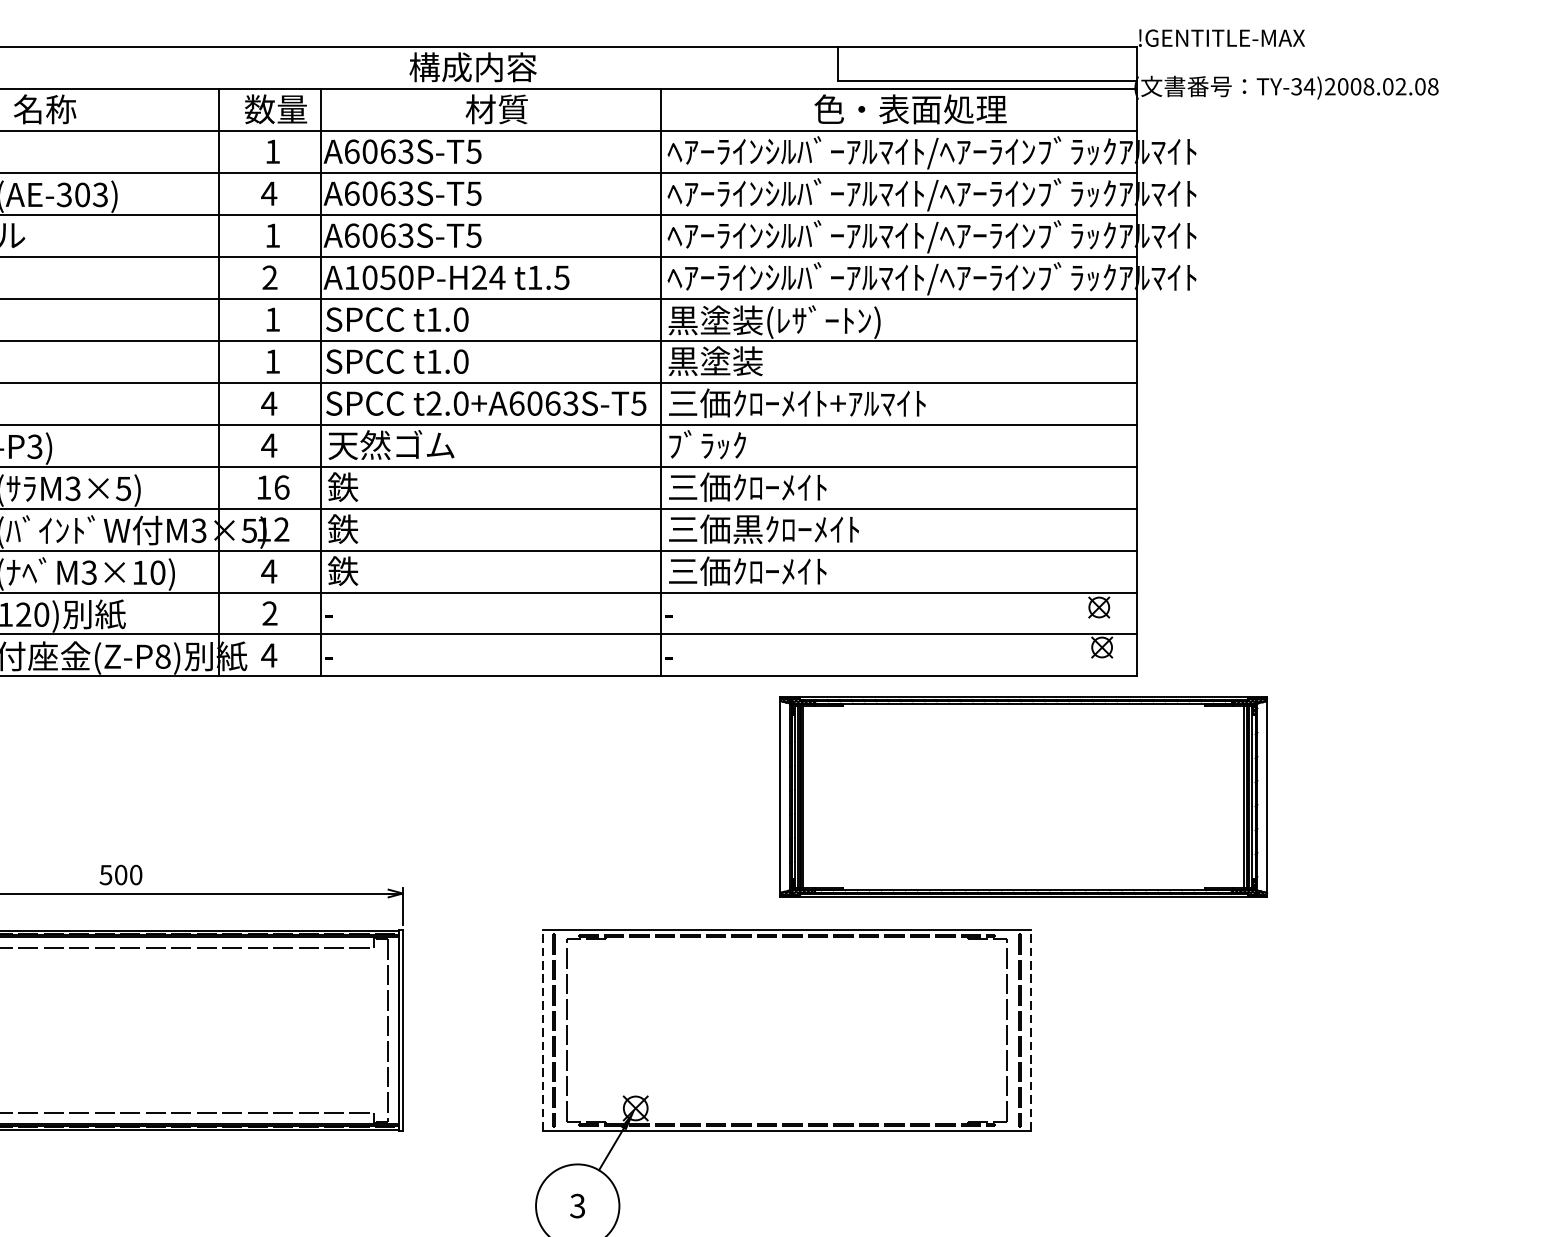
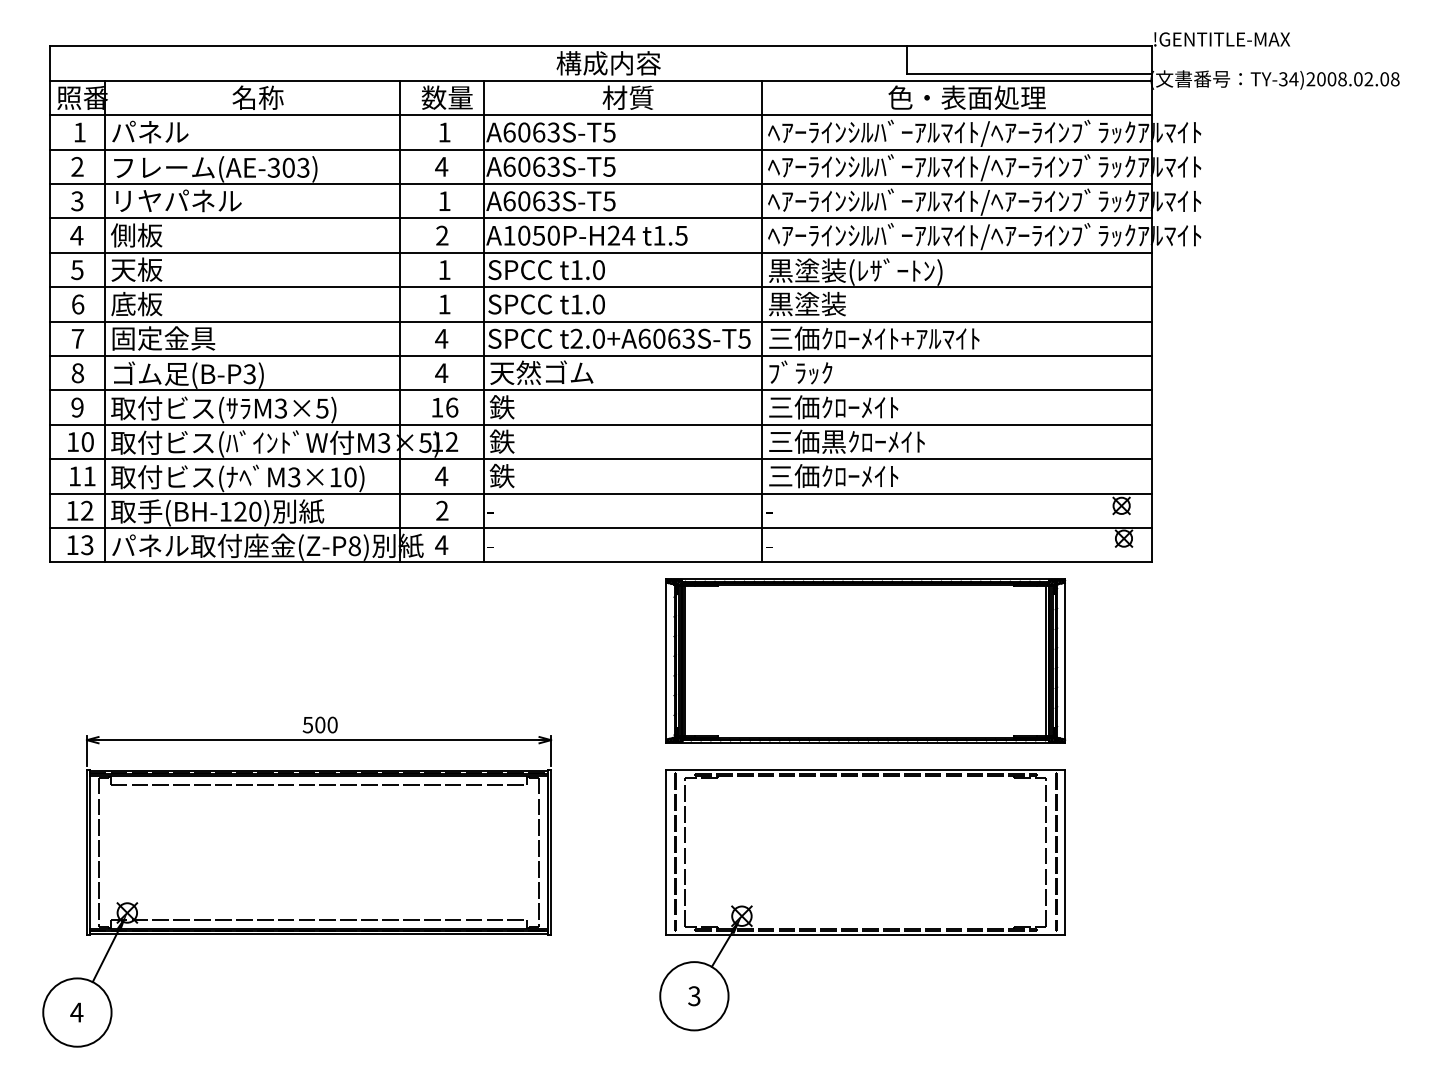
part: (1023, 796) -> (865, 660), moved
line: (543, 1029) -> (666, 851), dashed -> solid
line: (1030, 1029) -> (1065, 851), dashed -> solid

